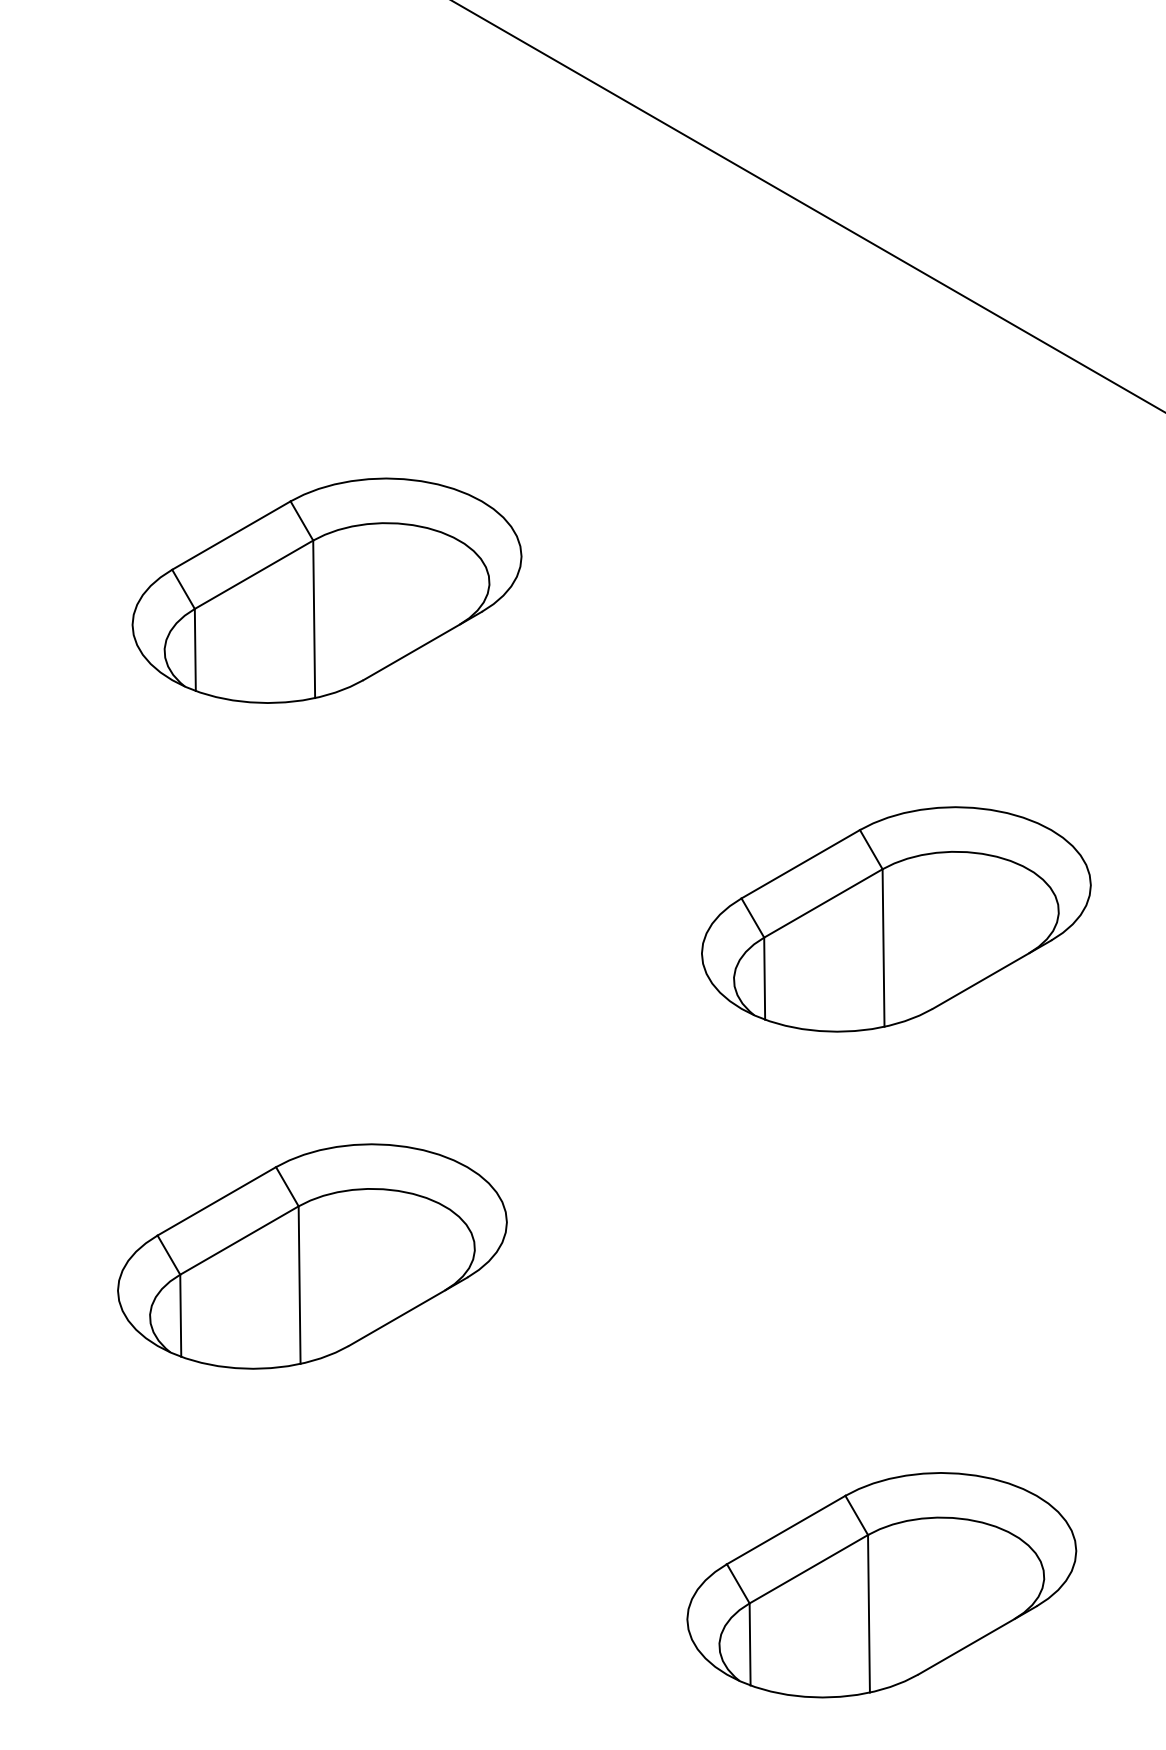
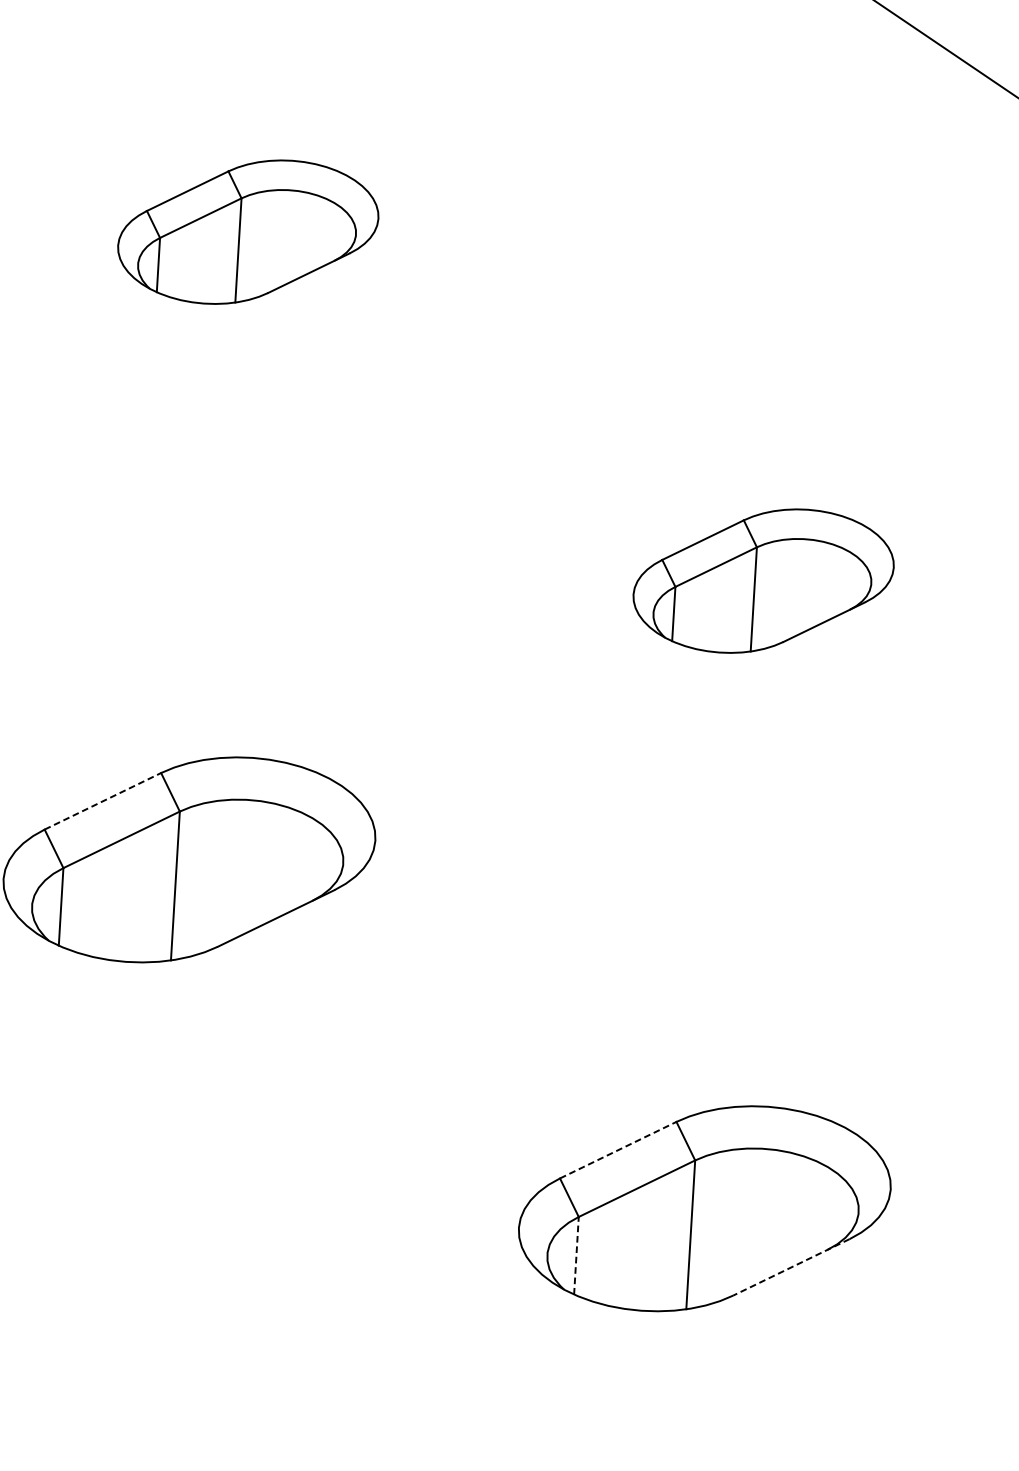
part: (326, 590) -> (247, 231), size x0.7
part: (896, 919) -> (763, 581), size x0.7
line: (217, 1201) -> (103, 801), solid -> dashed
line: (786, 1529) -> (618, 1149), solid -> dashed
line: (977, 1640) -> (791, 1267), solid -> dashed
line: (750, 1643) -> (576, 1254), solid -> dashed

